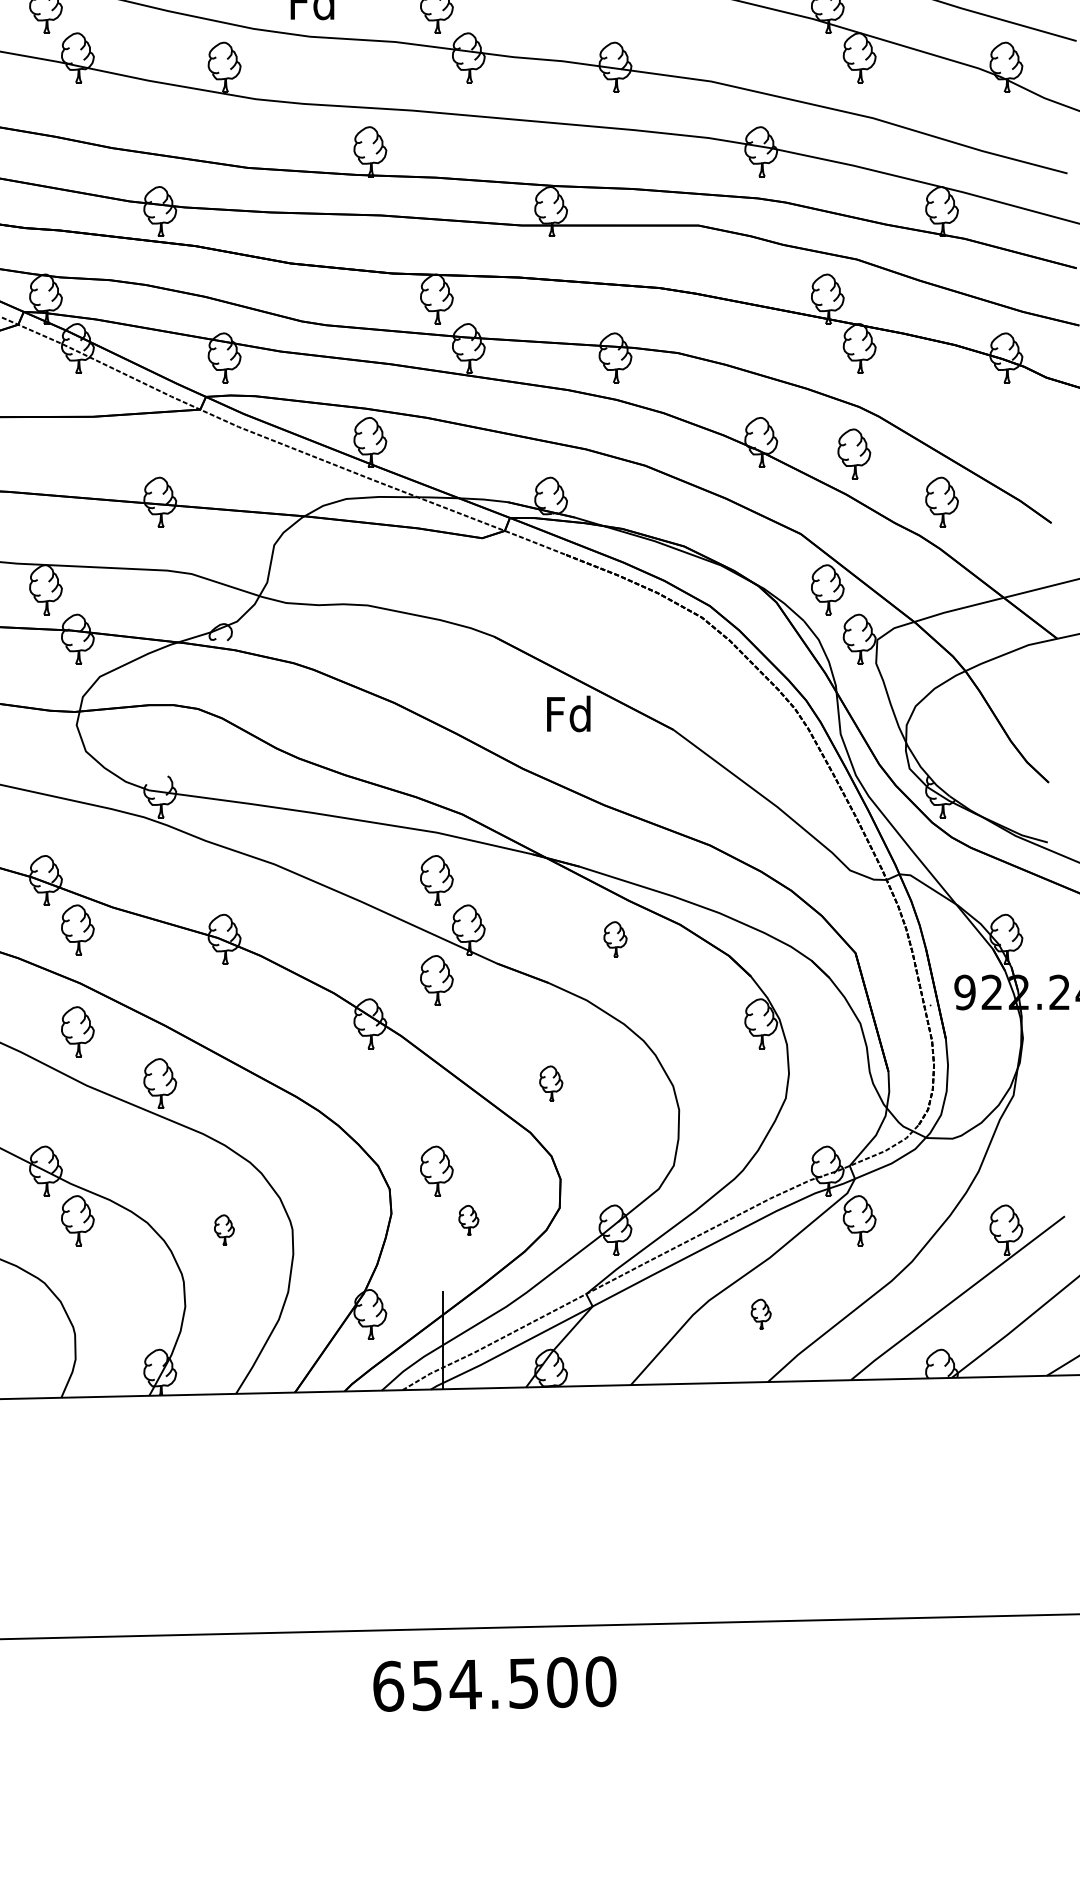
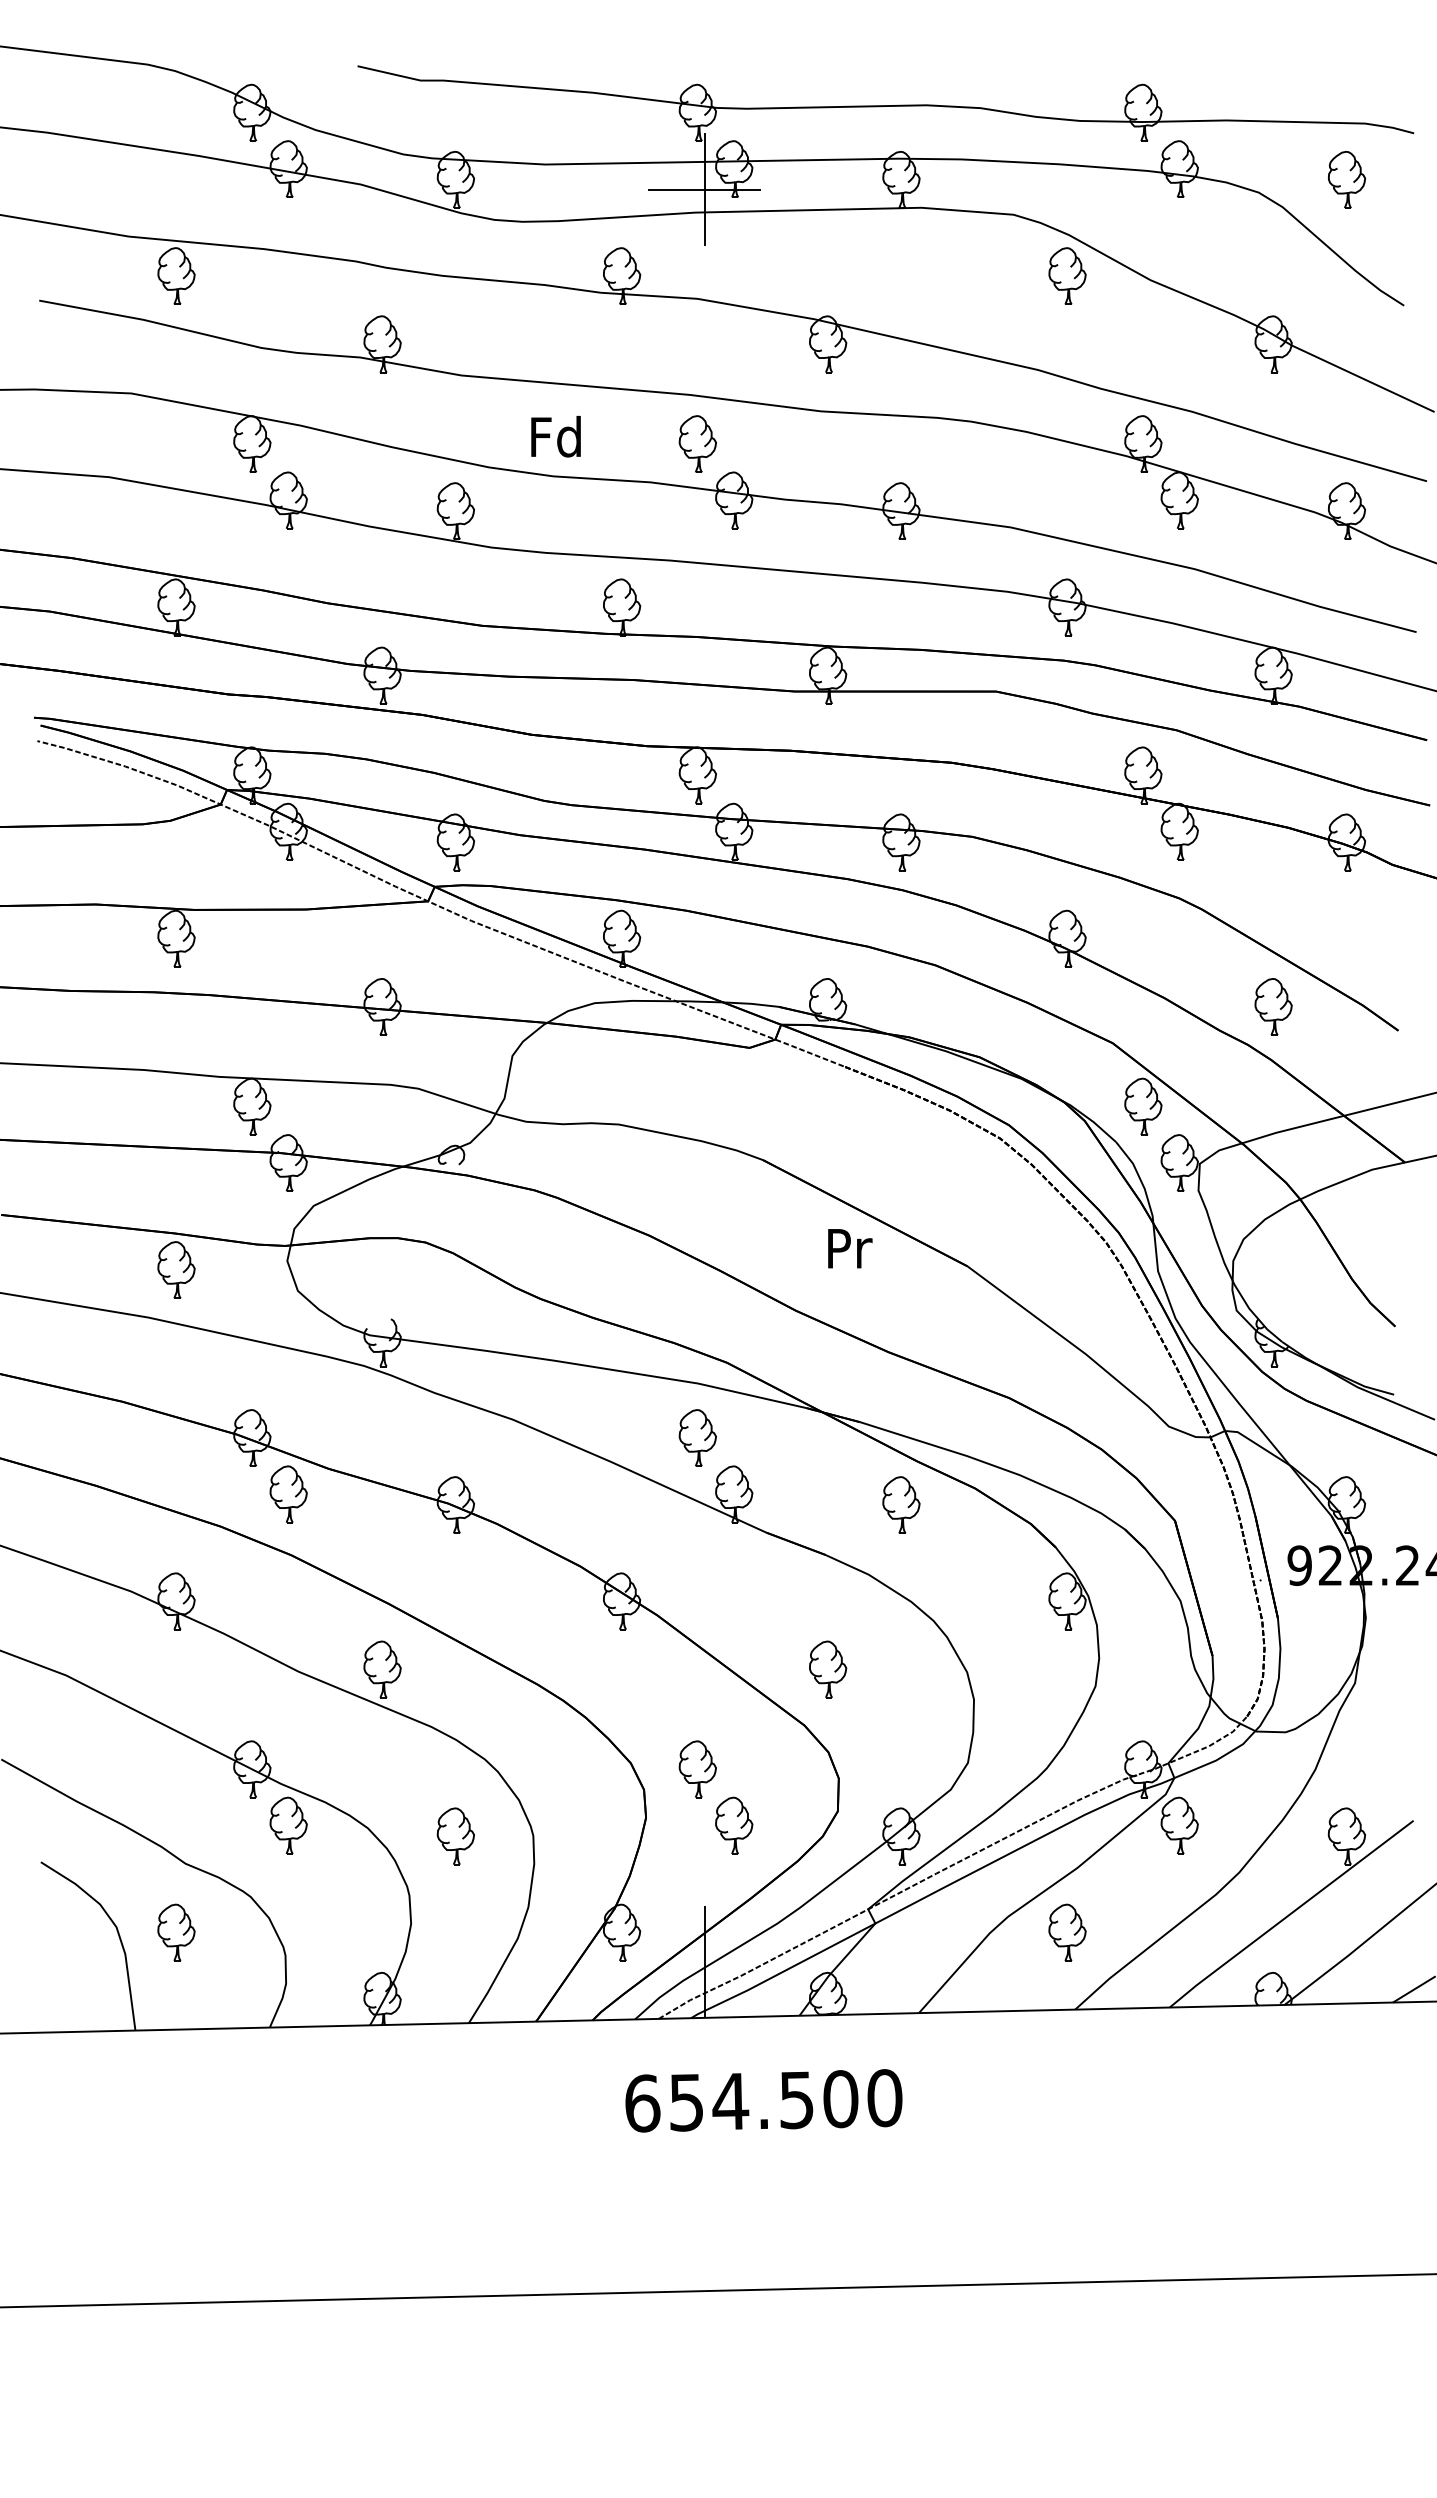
part: (854, 453) -> (1173, 951), removed
text: (568, 714) -> (847, 1248), Fd -> Pr
part: (615, 938) -> (901, 1504), size x1.43
part: (436, 980) -> (697, 1551), removed
part: (77, 1031) -> (288, 1610), removed
part: (551, 1083) -> (828, 1669), size x1.43
part: (469, 1220) -> (734, 1825), size x1.67
part: (224, 1230) -> (455, 1836), size x1.67
part: (761, 1314) -> (1067, 1932), size x1.67
text: (494, 1683) -> (763, 2100), moved

